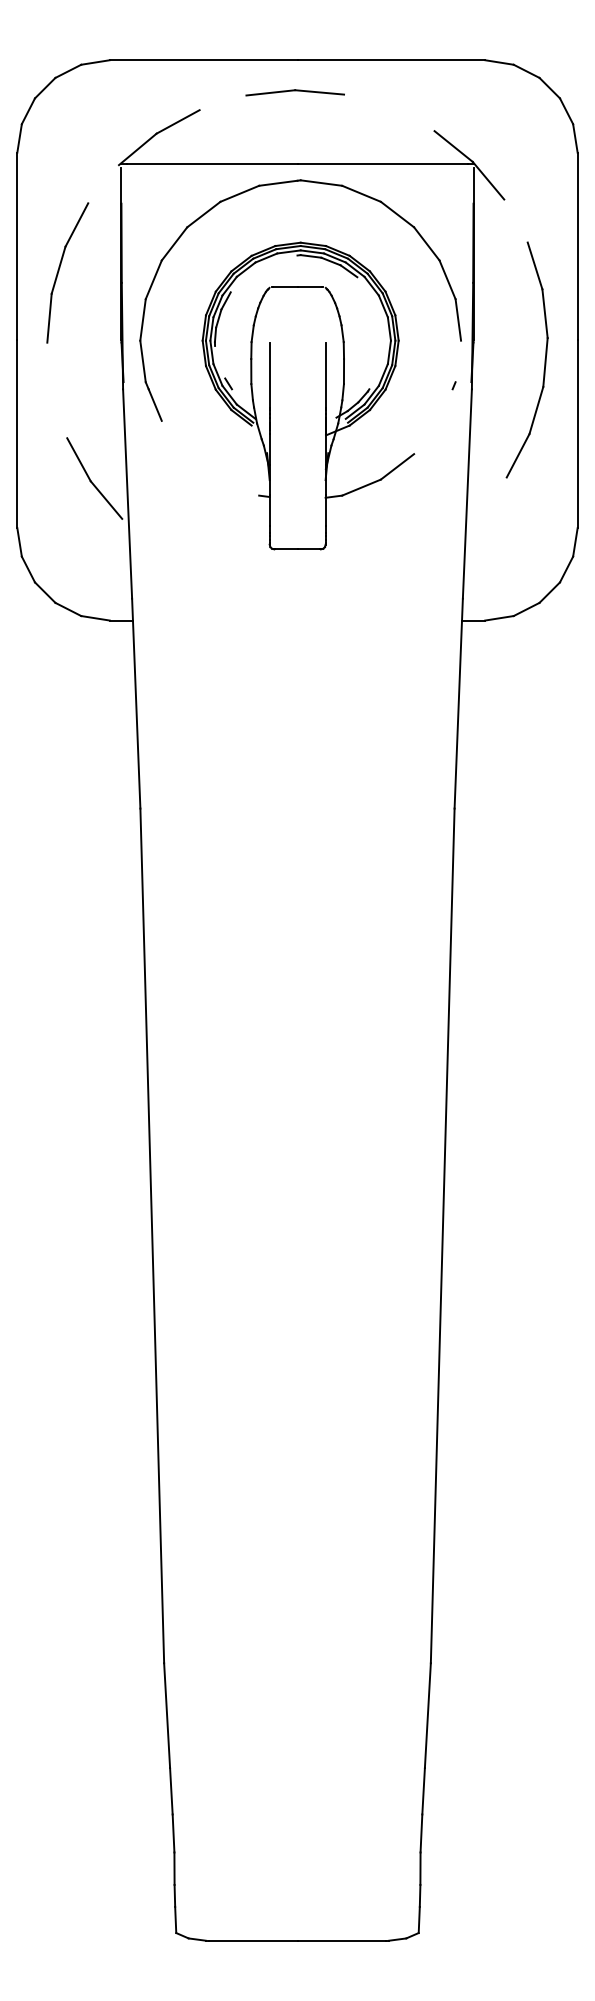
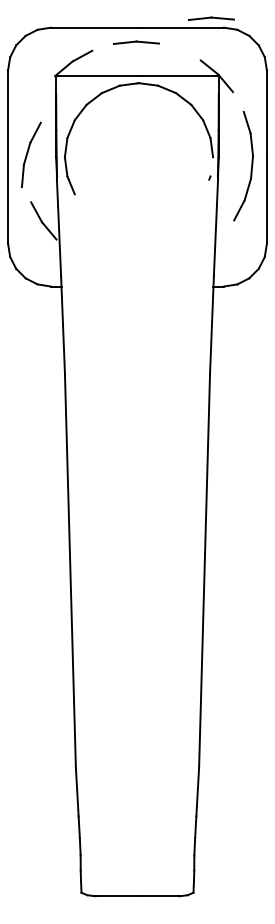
part: (457, 40) -> (211, 18), added
part: (67, 271) -> (31, 154), moved
part: (308, 395) -> (142, 182), removed

